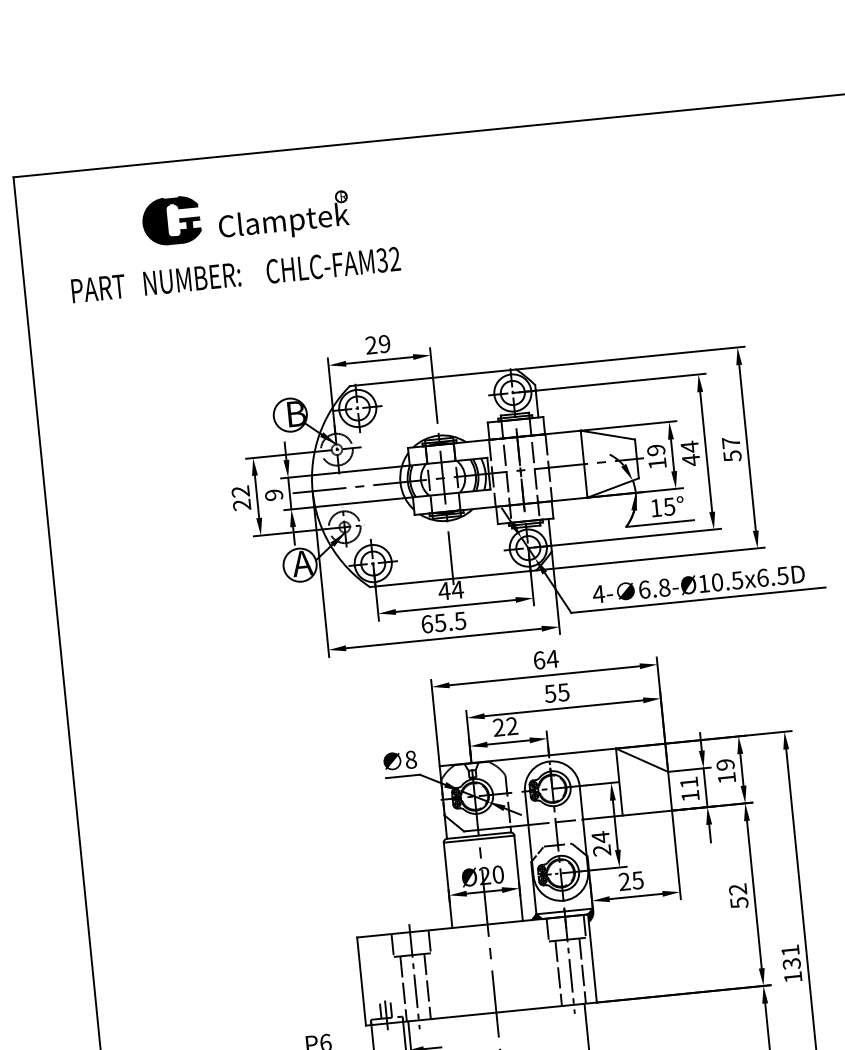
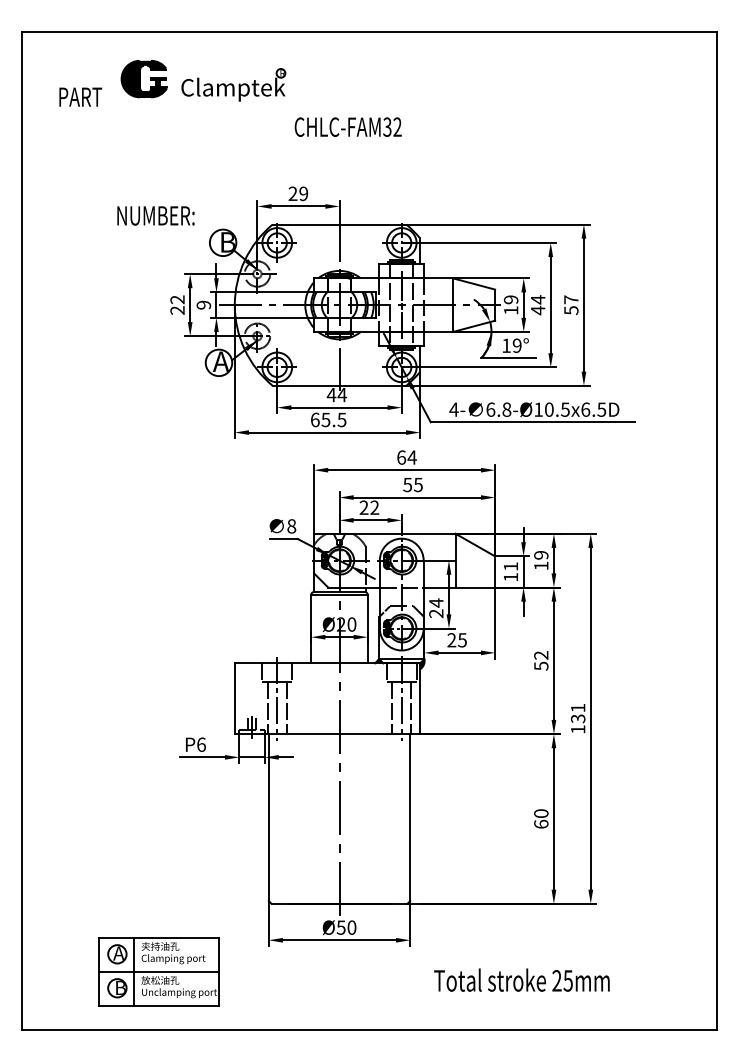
text: (332, 264) -> (347, 126), moved
text: (191, 278) -> (155, 215), moved
text: (98, 287) -> (80, 96), moved
text: (668, 506) -> (516, 345), 15° -> 19°

